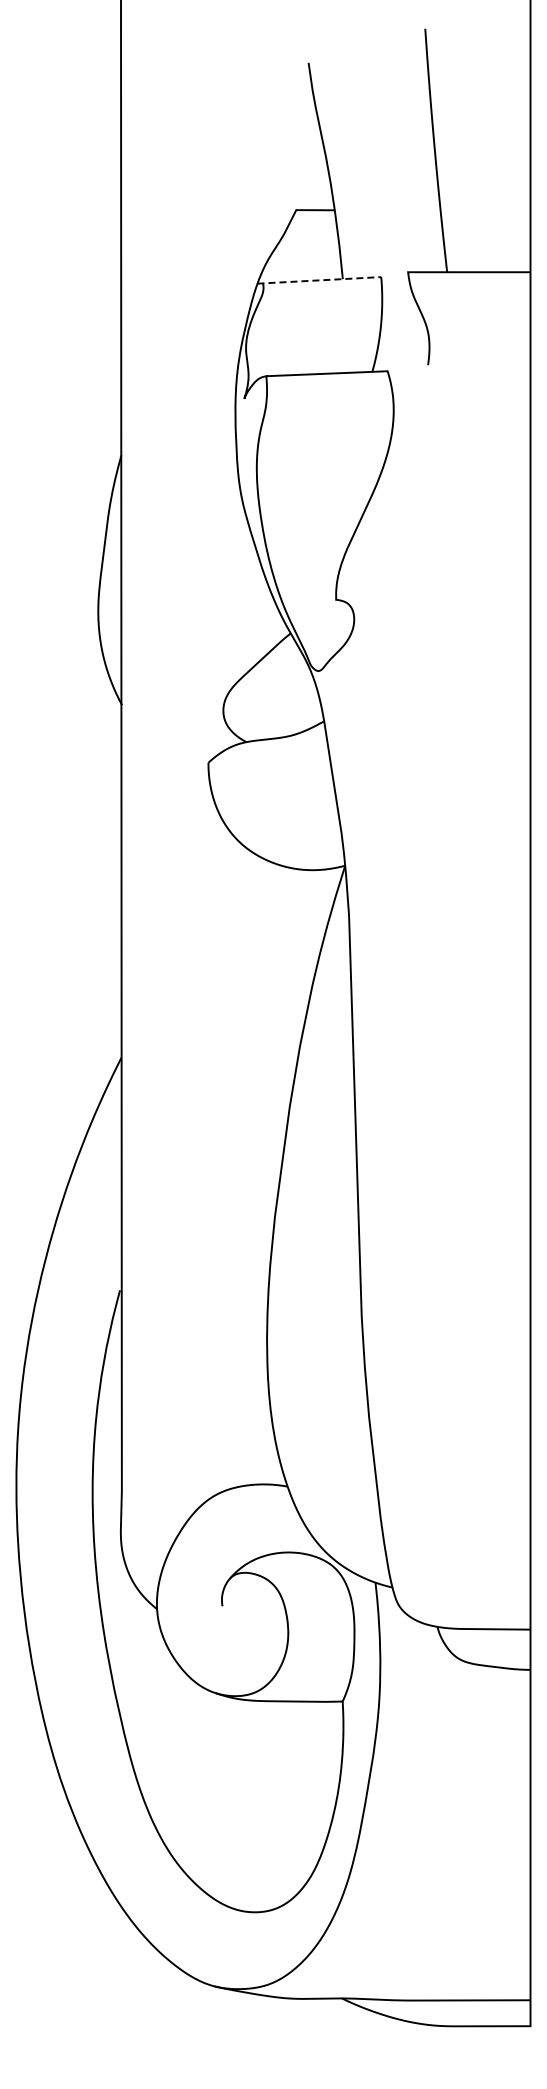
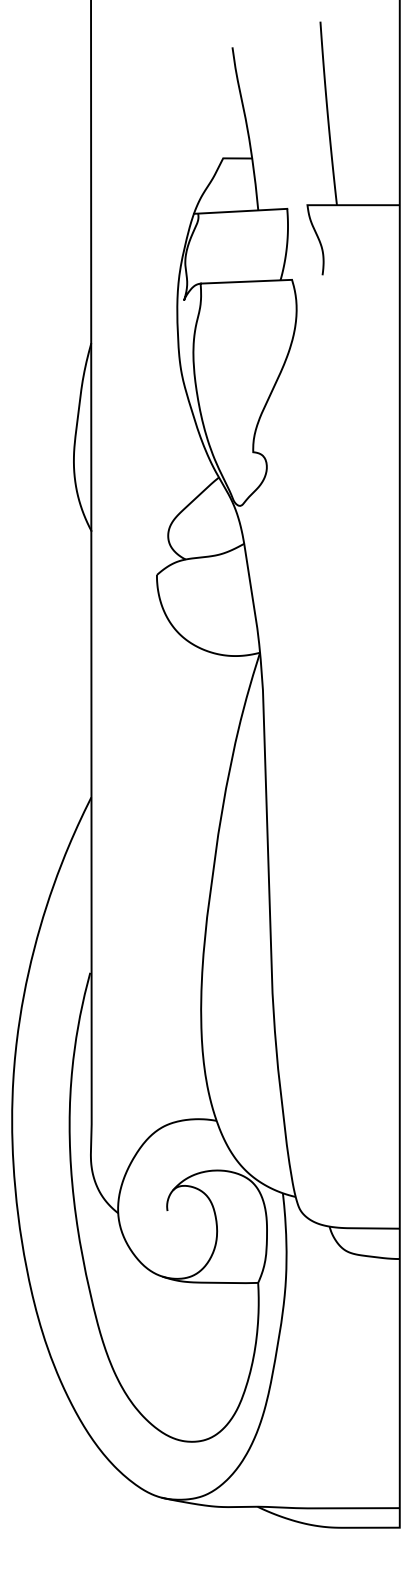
line: (319, 280) -> (240, 211), dashed -> solid

